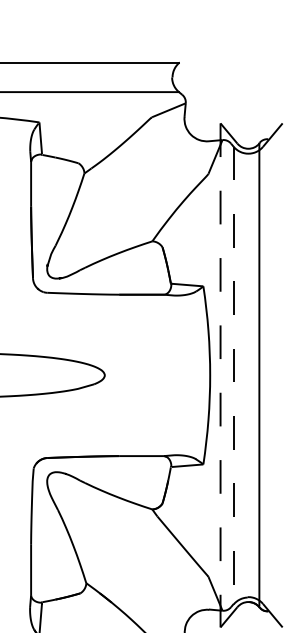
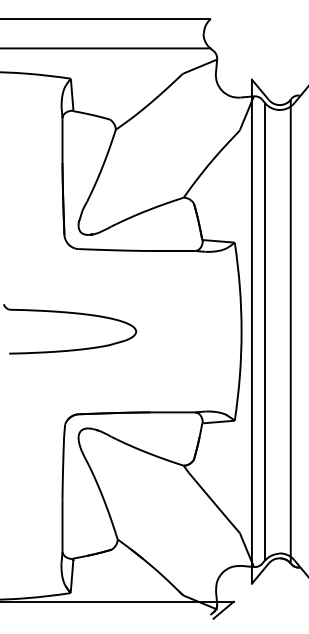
line: (234, 375) -> (265, 331), dashed -> solid
line: (220, 376) -> (251, 332), dashed -> solid

